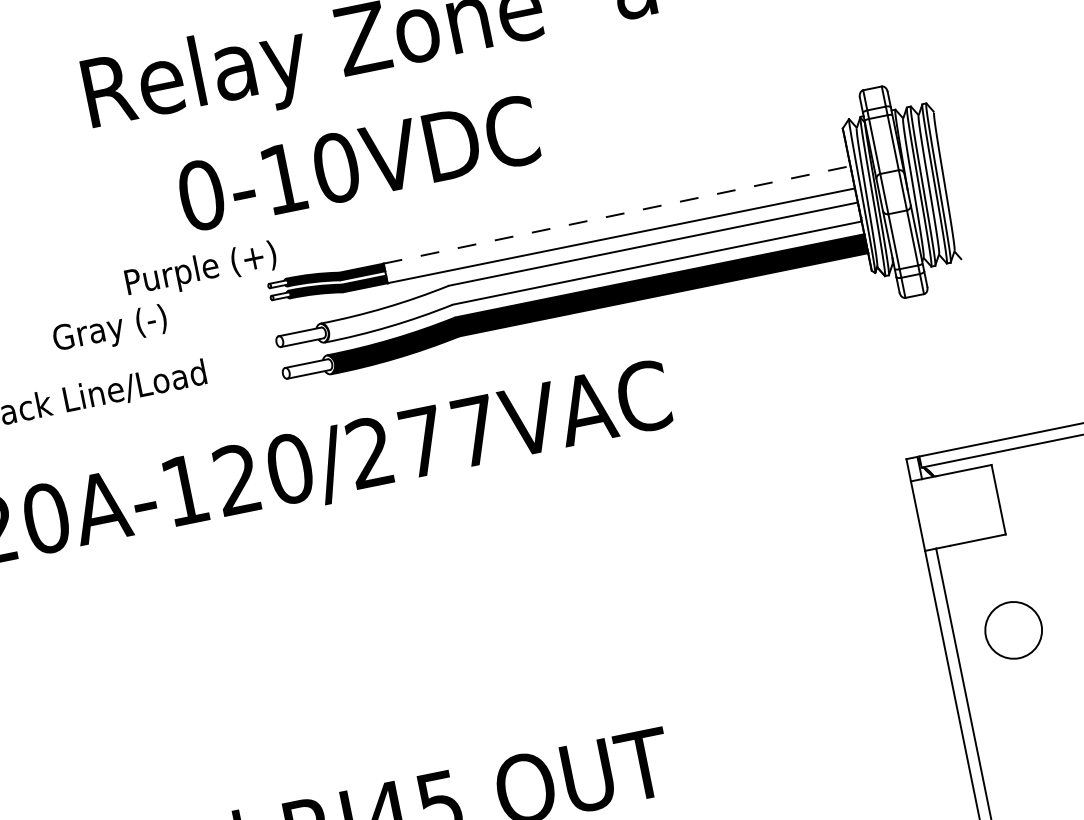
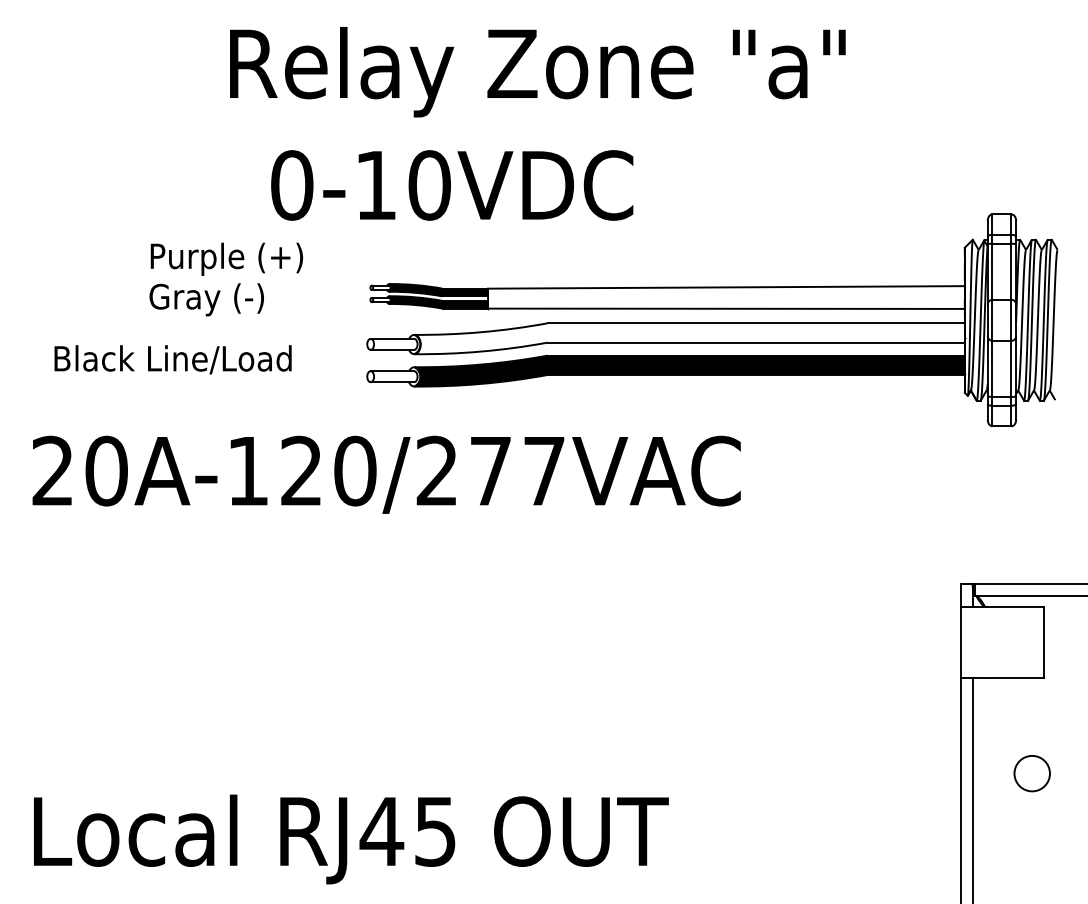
text: (358, 163) -> (452, 185), moved
line: (617, 214) -> (726, 287), dashed -> solid
text: (200, 270) -> (226, 258), moved
circle: (1012, 630) -> (1031, 773), size x0.62

